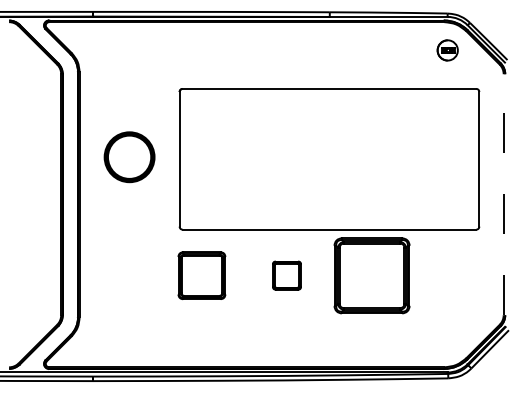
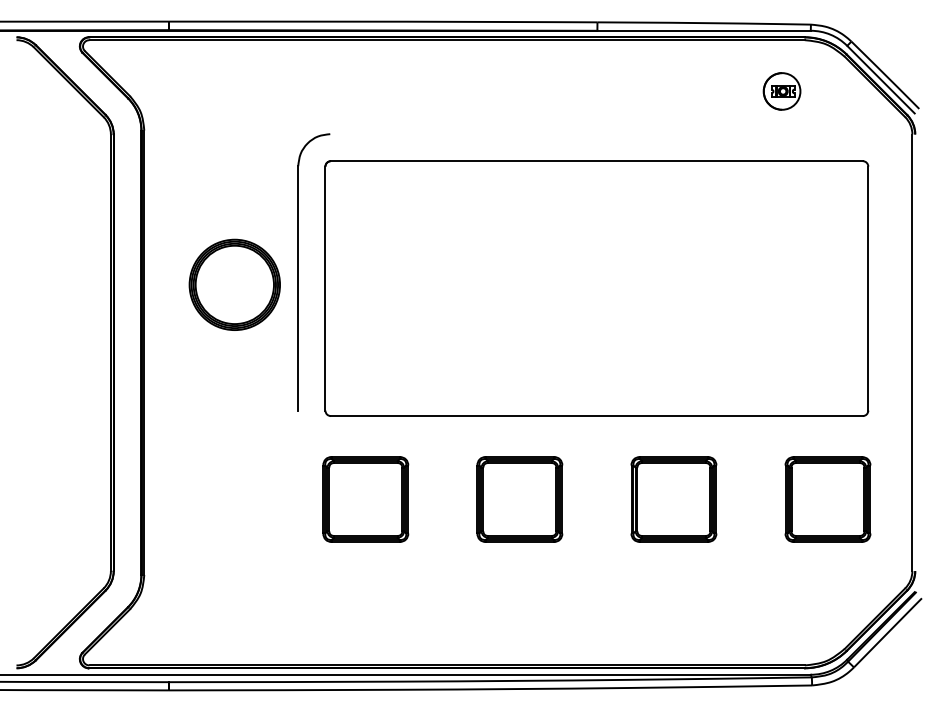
part: (447, 50) -> (781, 91), moved
part: (165, 150) -> (299, 272), added
line: (503, 194) -> (912, 352), dashed -> solid
part: (286, 275) -> (518, 499), size x1.67
part: (371, 275) -> (672, 499), size x0.62
part: (456, 275) -> (826, 499), added

